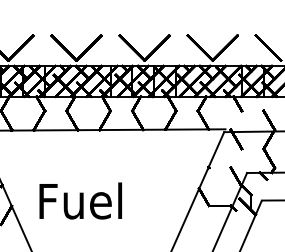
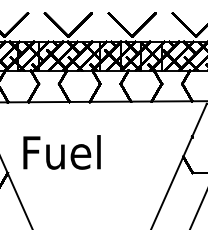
text: (80, 200) -> (61, 151), moved

